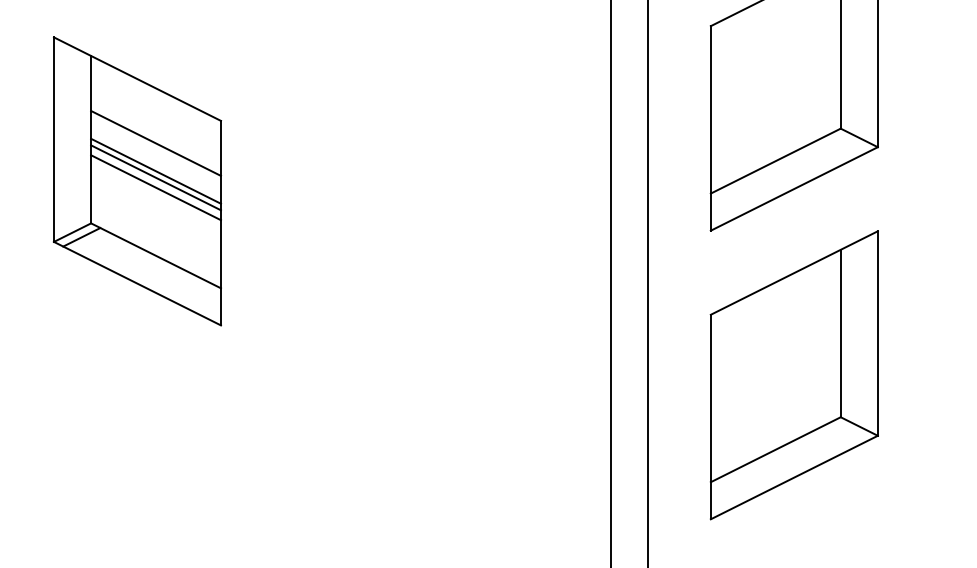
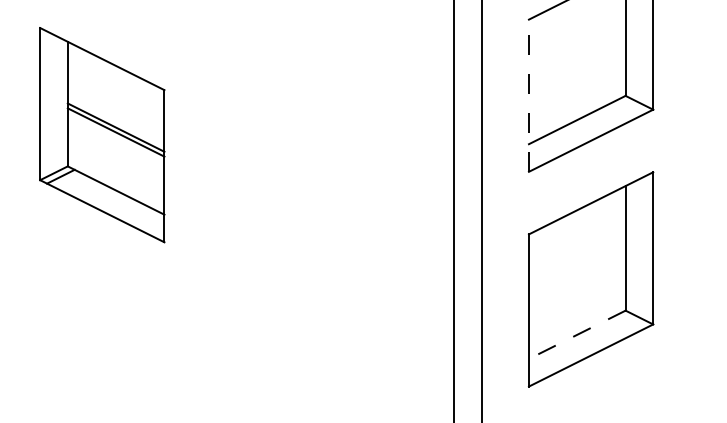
line: (710, 128) -> (528, 95), solid -> dashed
line: (155, 142) -> (115, 106), removed
line: (155, 187) -> (115, 139), removed
line: (774, 450) -> (576, 335), solid -> dashed

